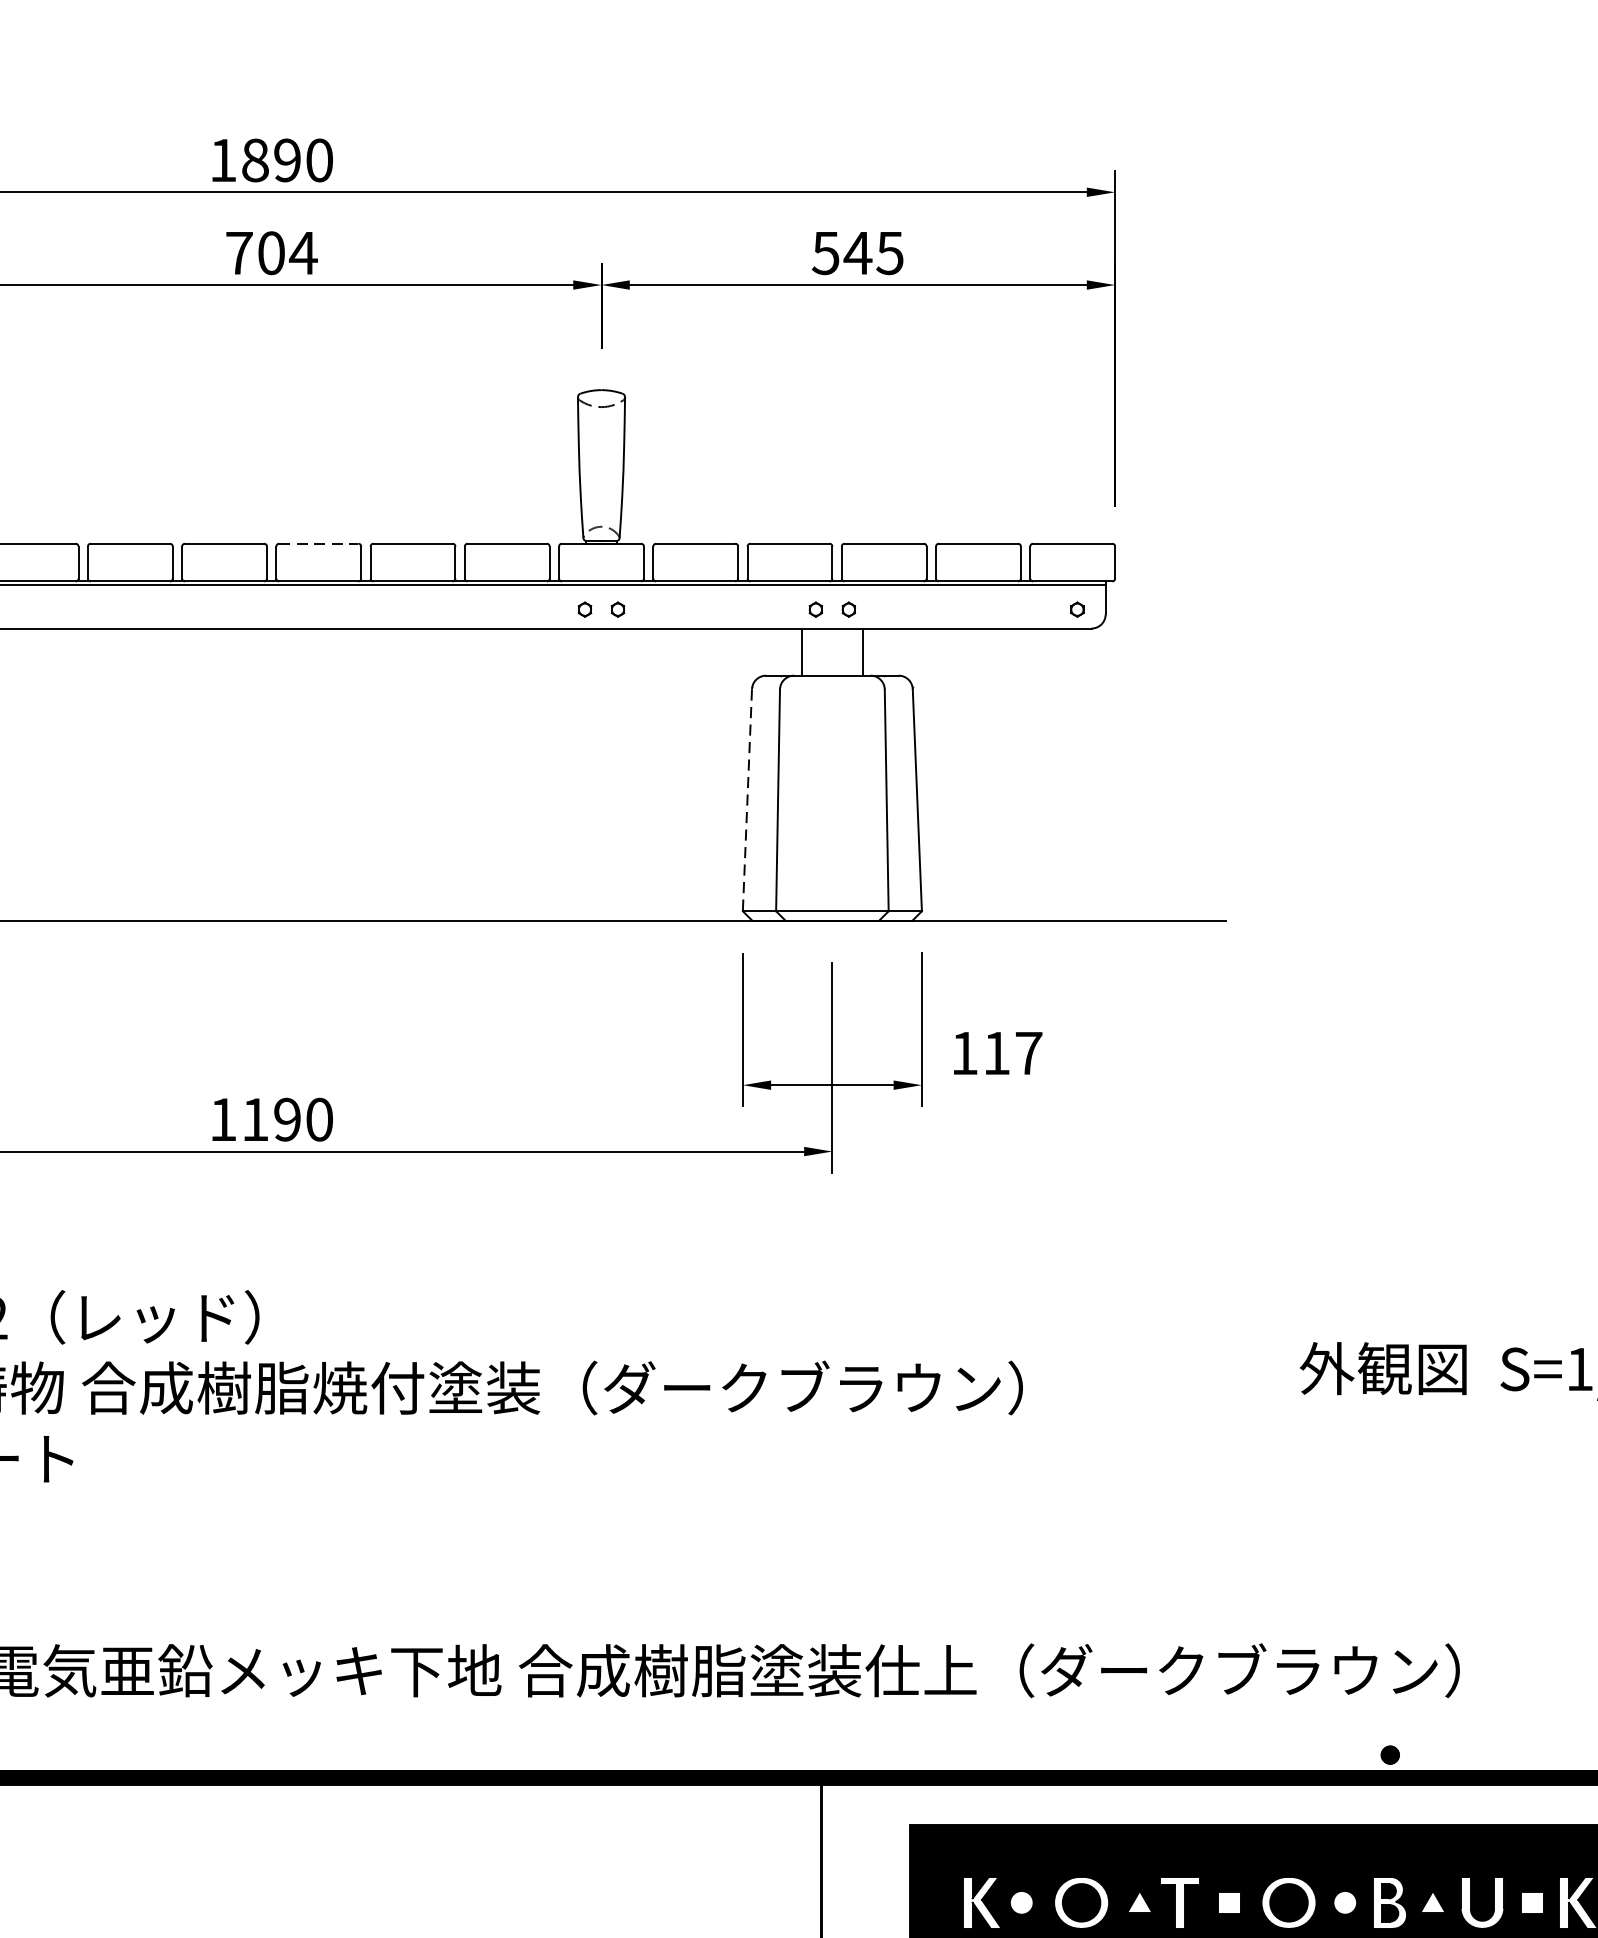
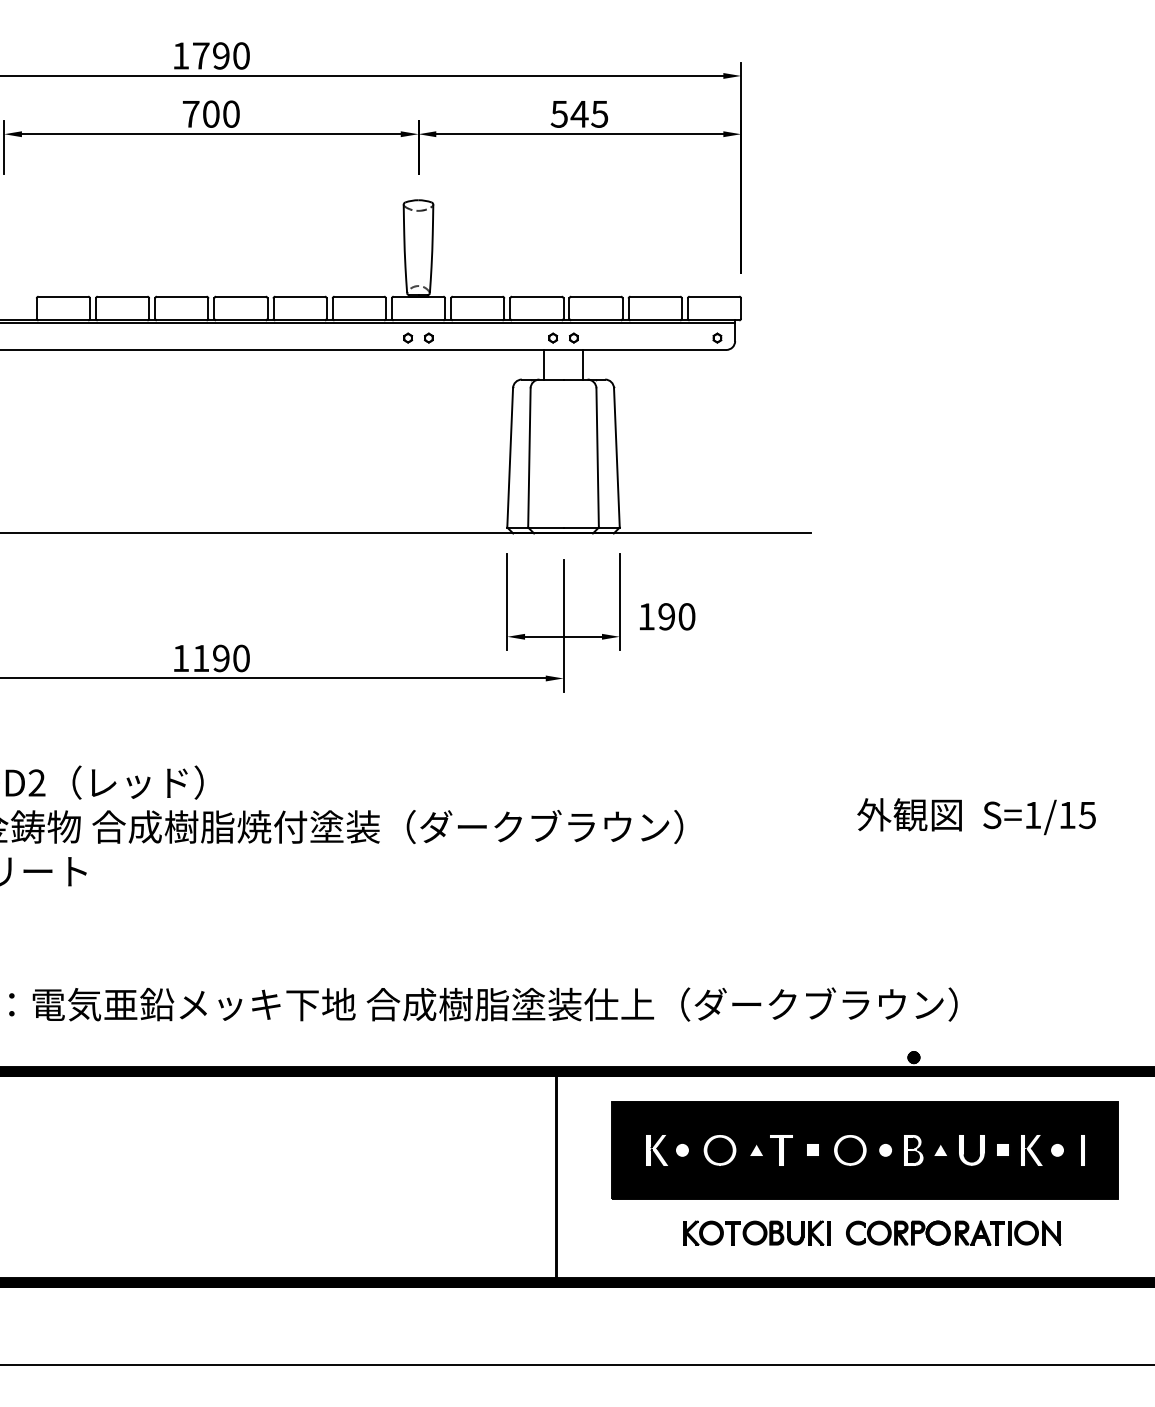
text: (254, 159) -> (200, 55), 1890 -> 1790
text: (303, 252) -> (231, 113), 704 -> 700
line: (318, 543) -> (240, 296), dashed -> solid
line: (747, 799) -> (510, 457), dashed -> solid
text: (1012, 1052) -> (676, 616), 117 -> 190

